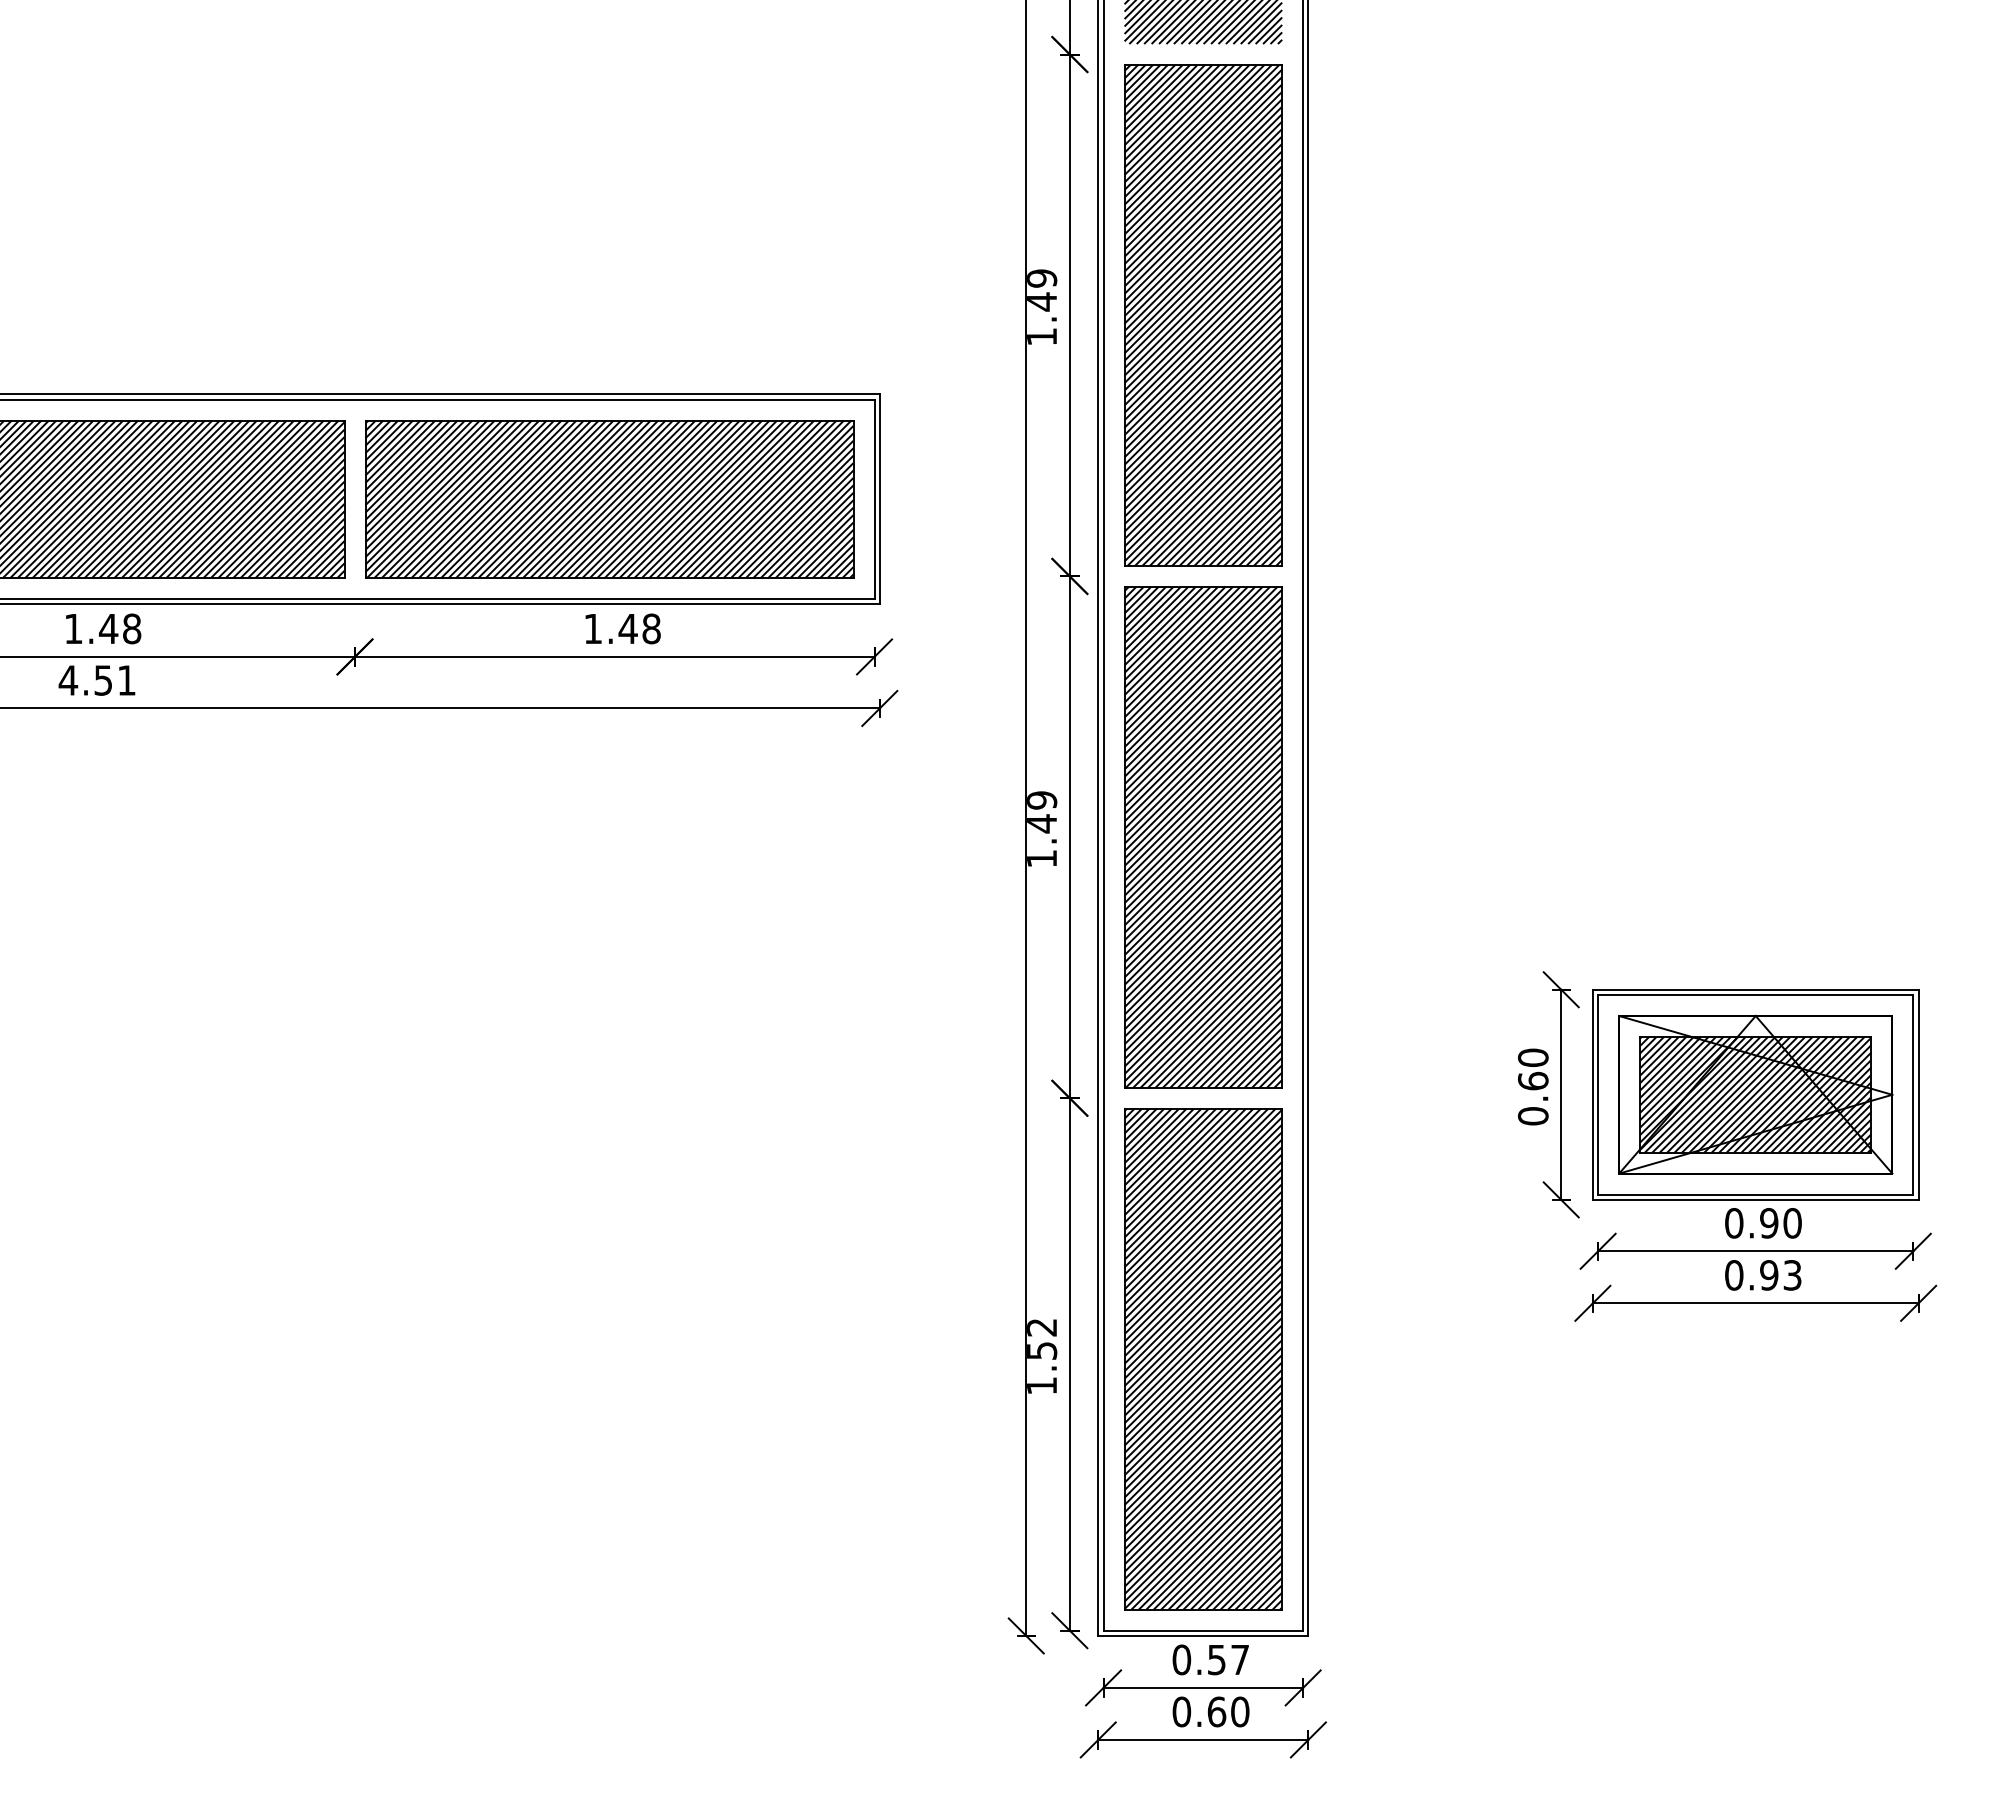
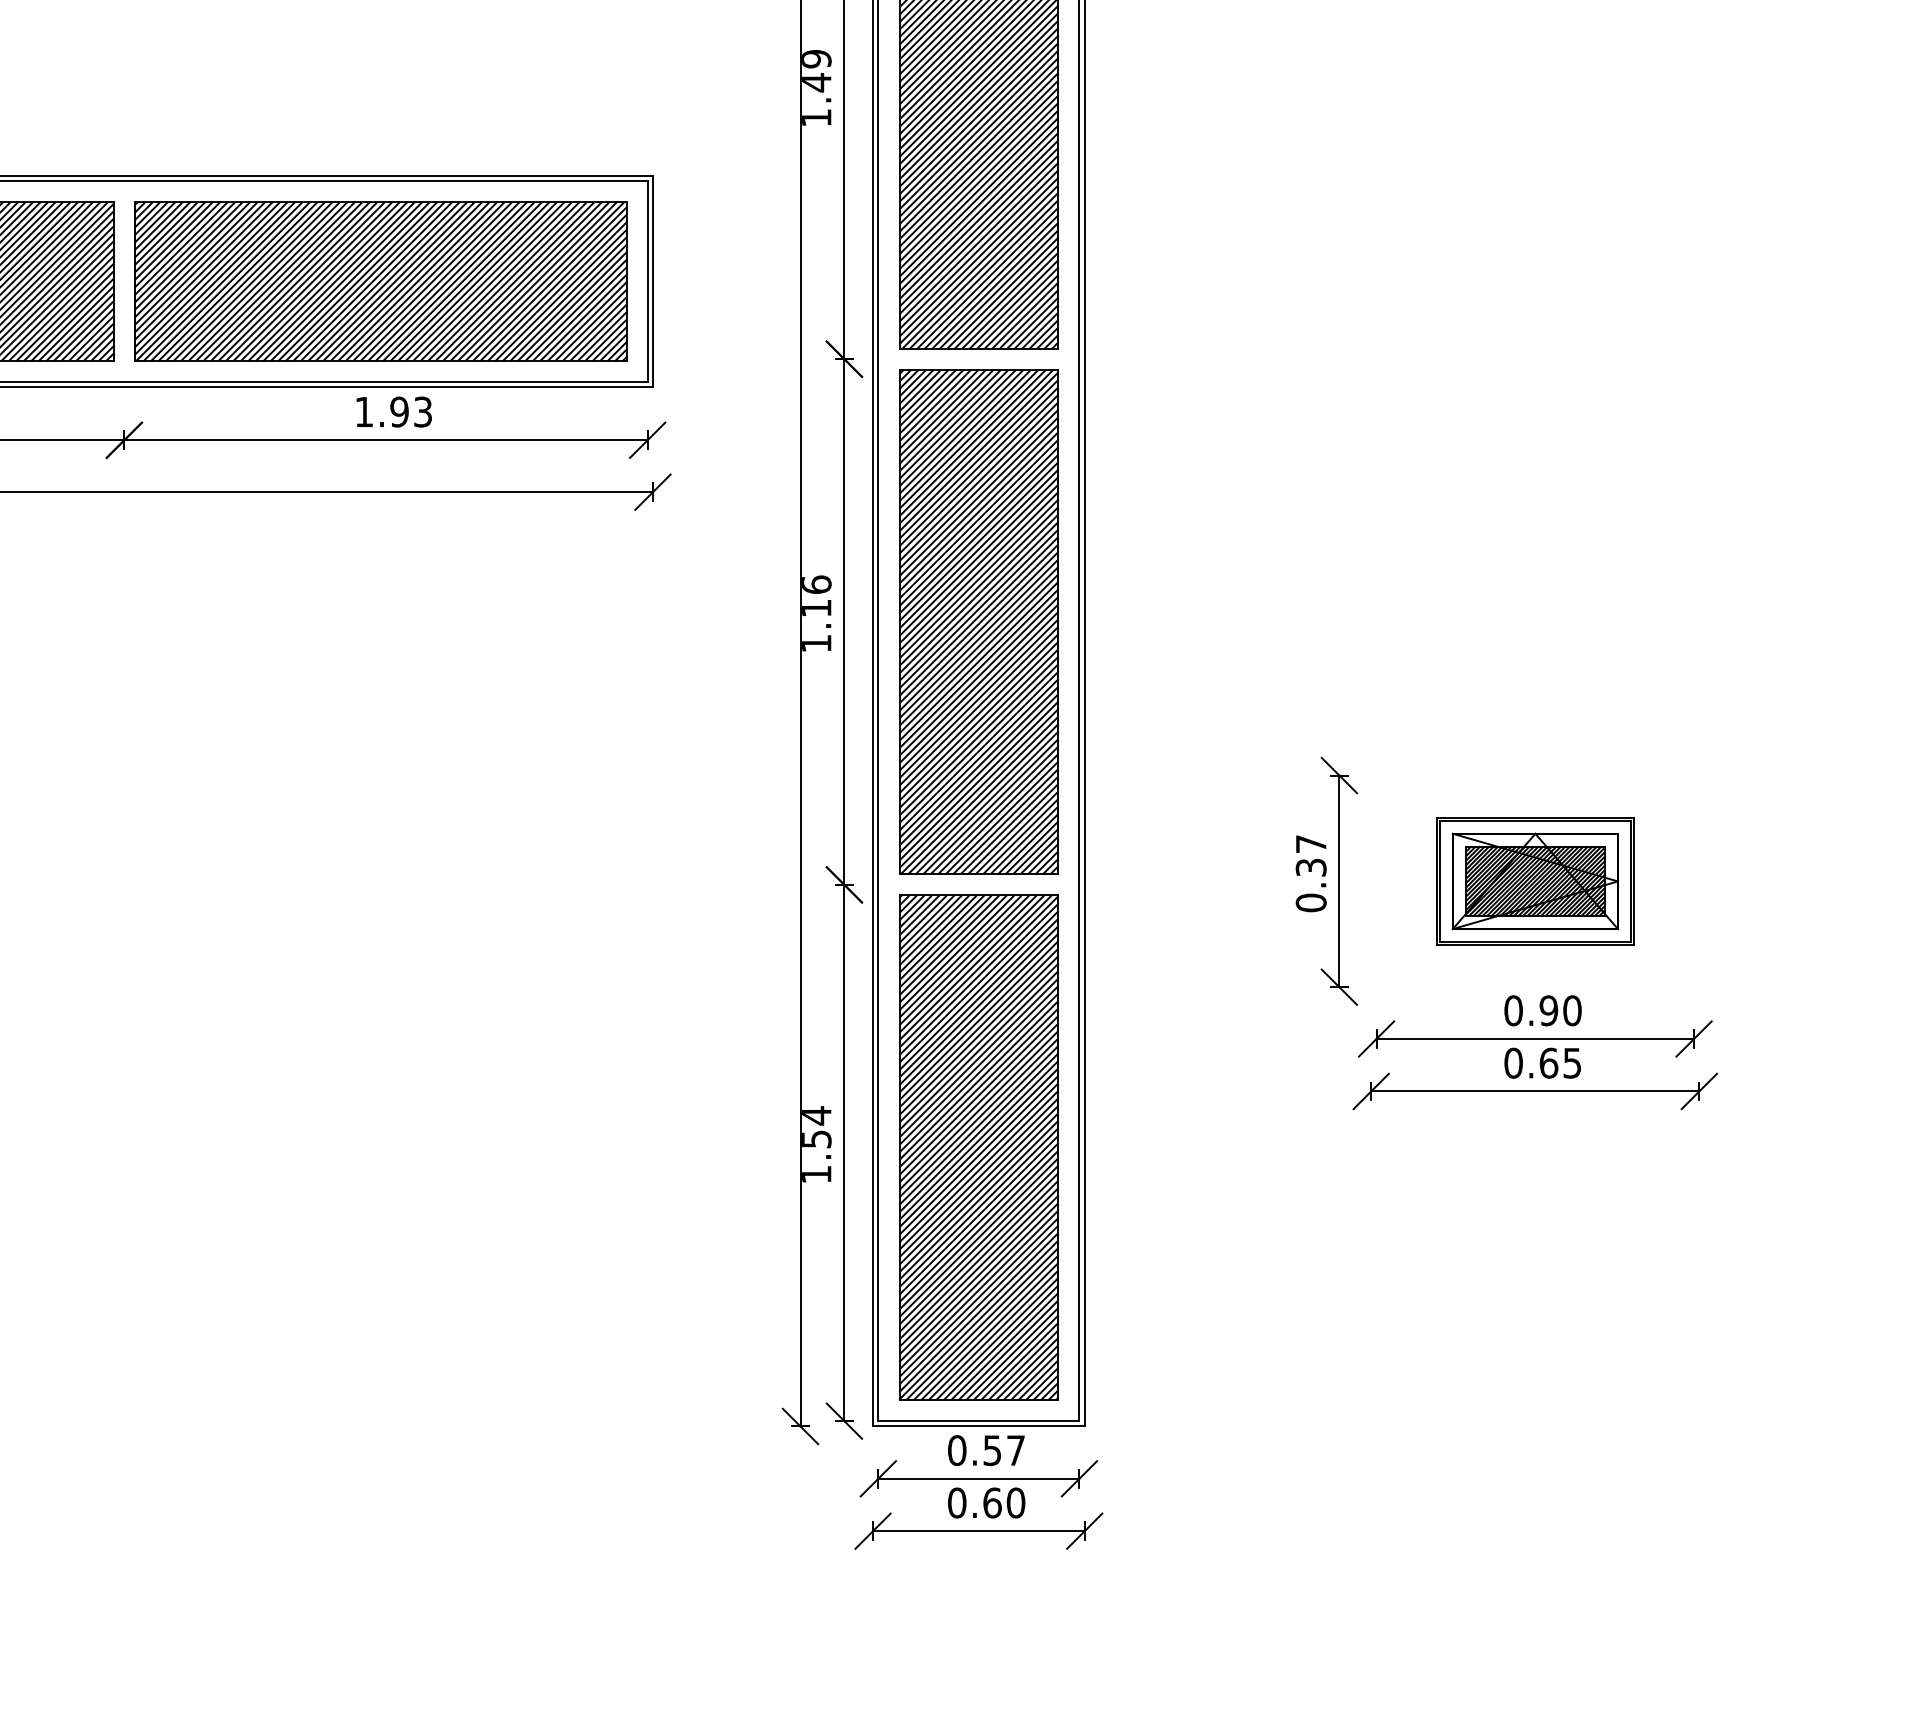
text: (639, 628) -> (410, 411), 1.48 -> 1.93
text: (1042, 812) -> (816, 596), 1.49 -> 1.16
text: (1533, 1069) -> (1311, 855), 0.60 -> 0.37
part: (1755, 1094) -> (1535, 881), size x0.6
text: (1780, 1275) -> (1560, 1063), 0.93 -> 0.65
text: (1041, 1327) -> (815, 1115), 1.52 -> 1.54

